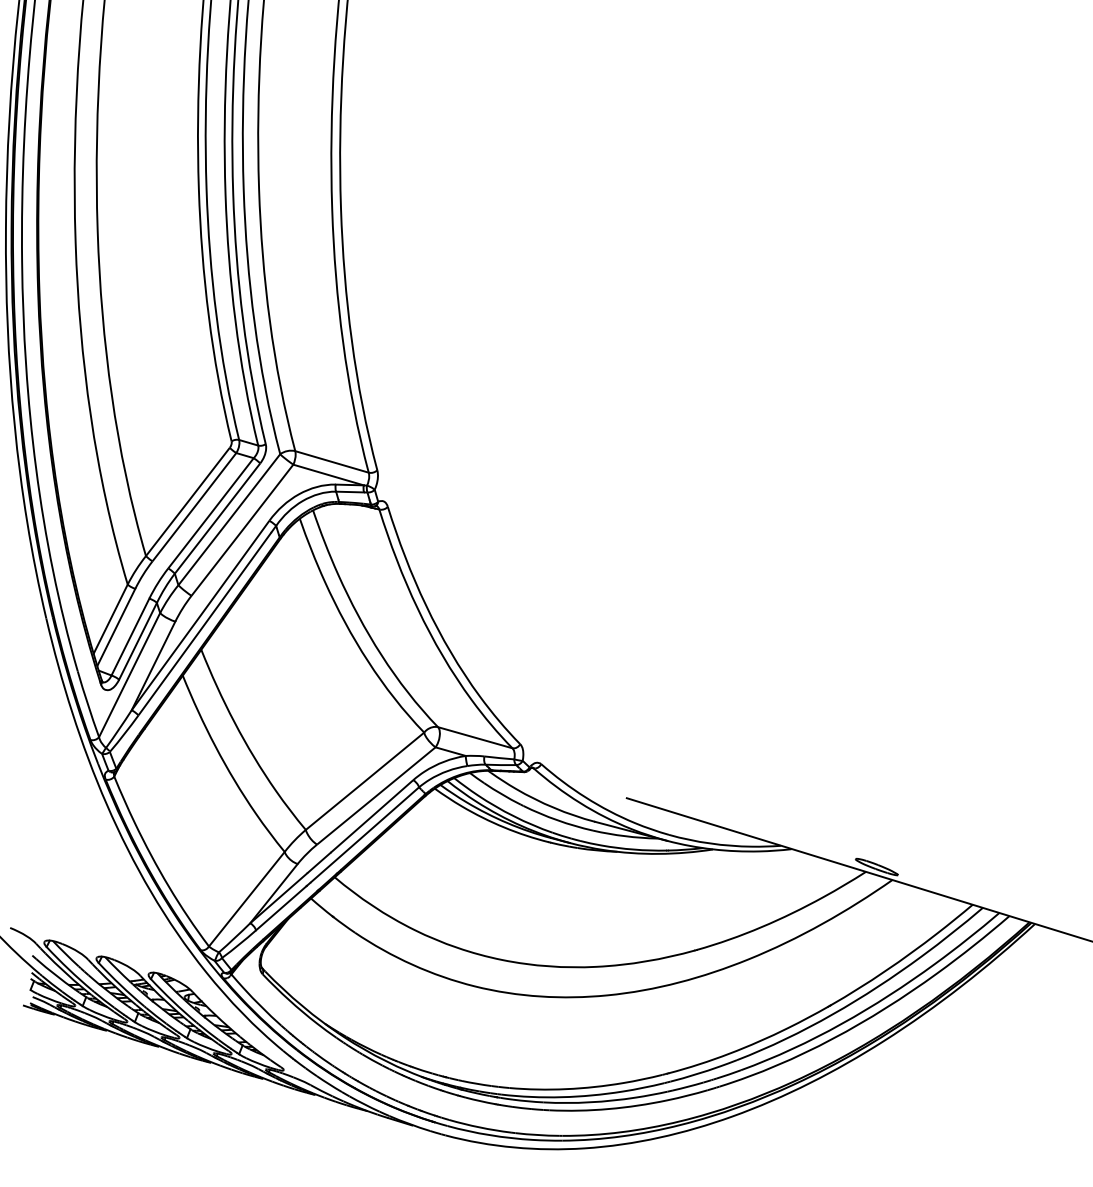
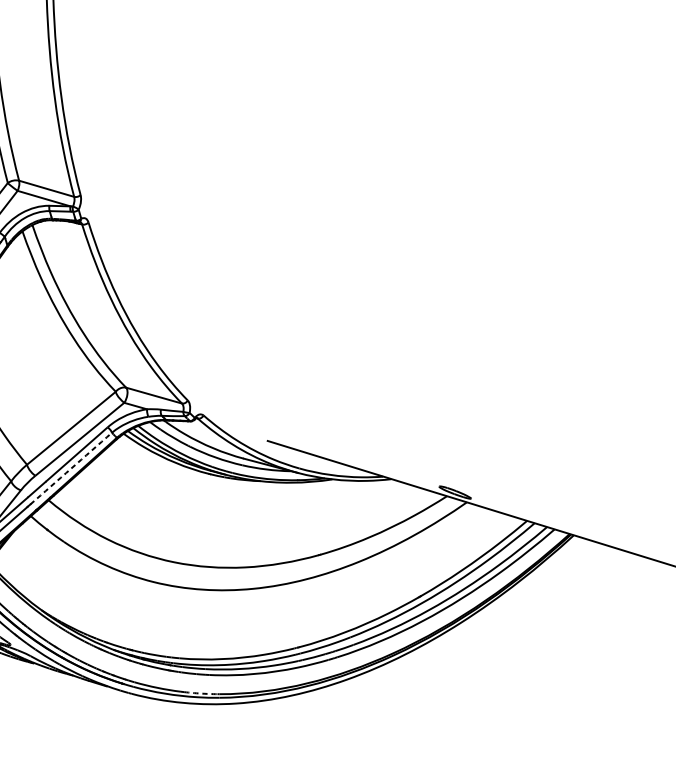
arc: (364, 835) -> (71, 468), solid -> dashed
arc: (537, 1135) -> (200, 693), solid -> dashed

